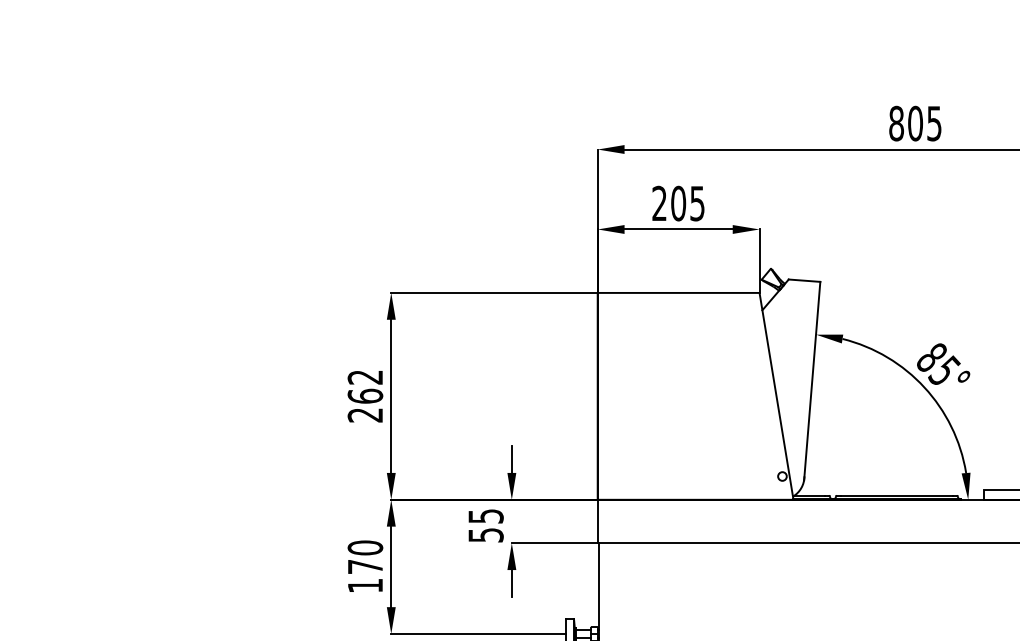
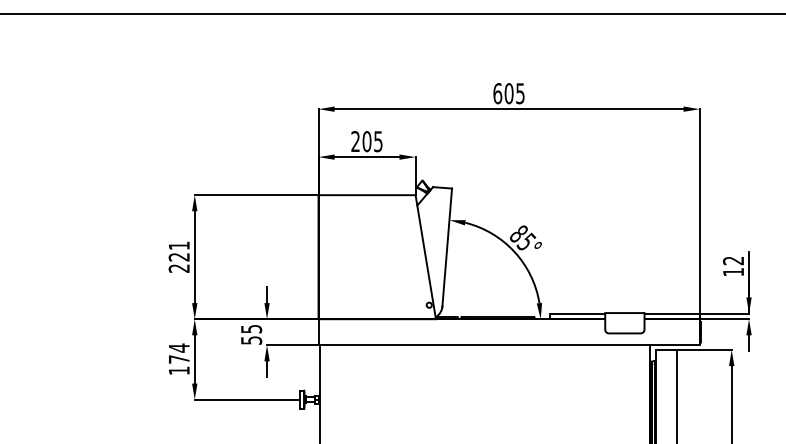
text: (896, 123) -> (497, 93), 805 -> 605
text: (364, 386) -> (178, 251), 262 -> 221
text: (364, 546) -> (178, 347), 170 -> 174

